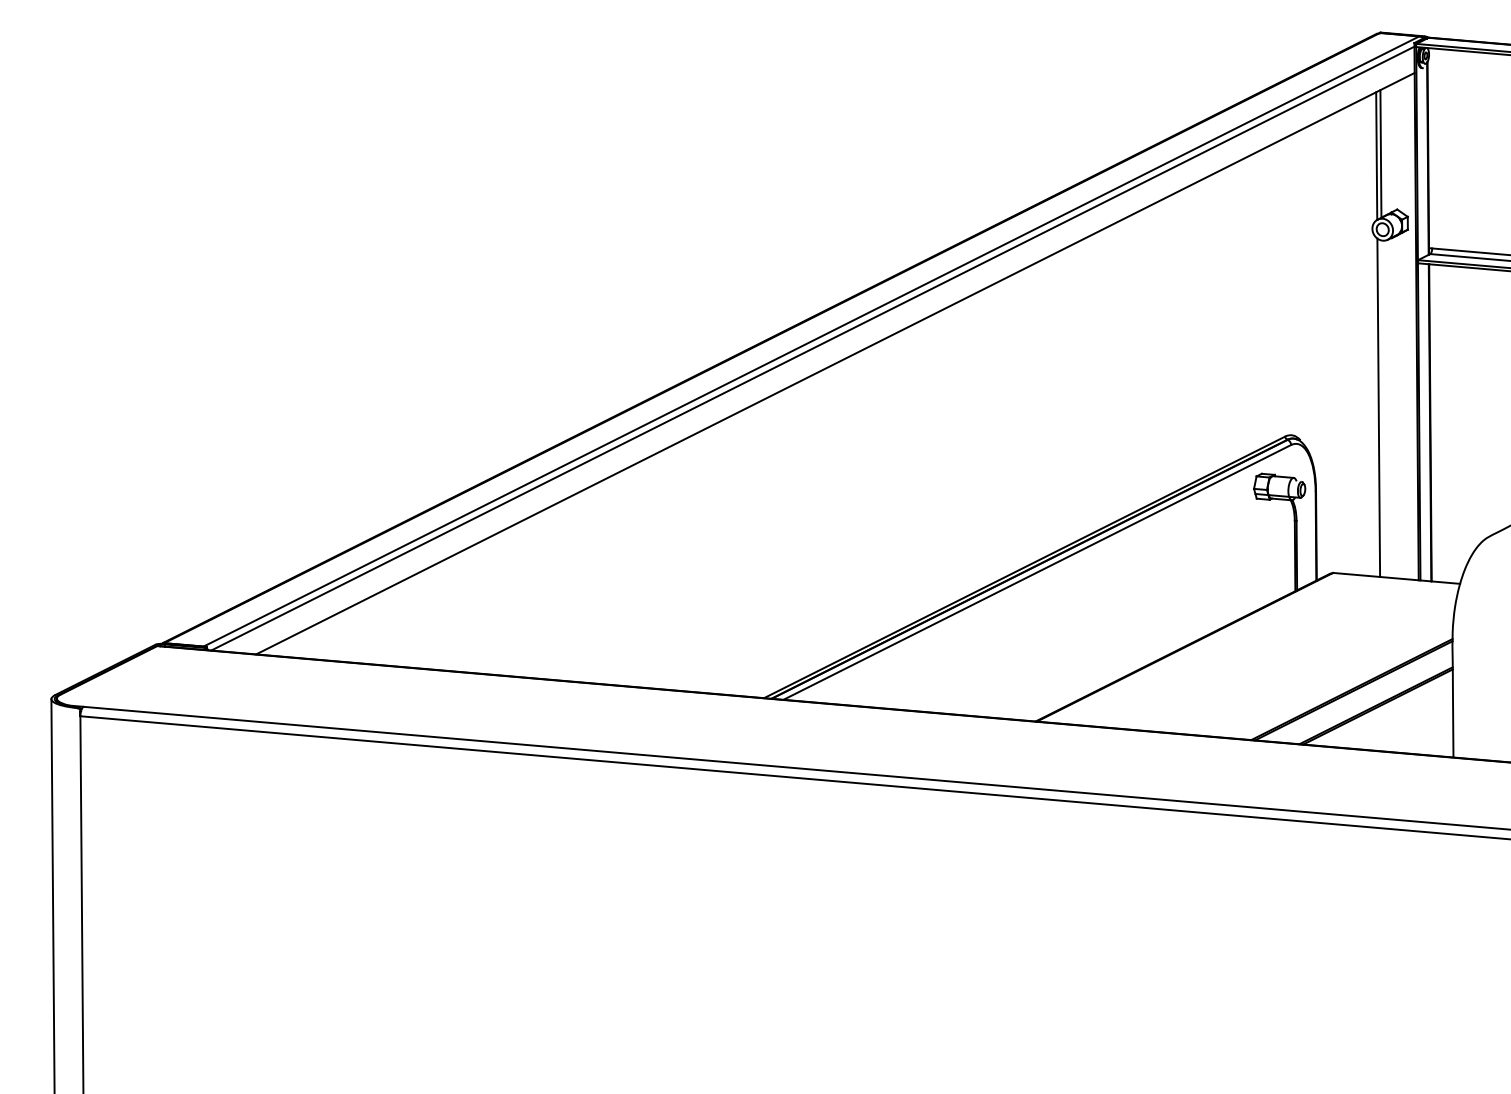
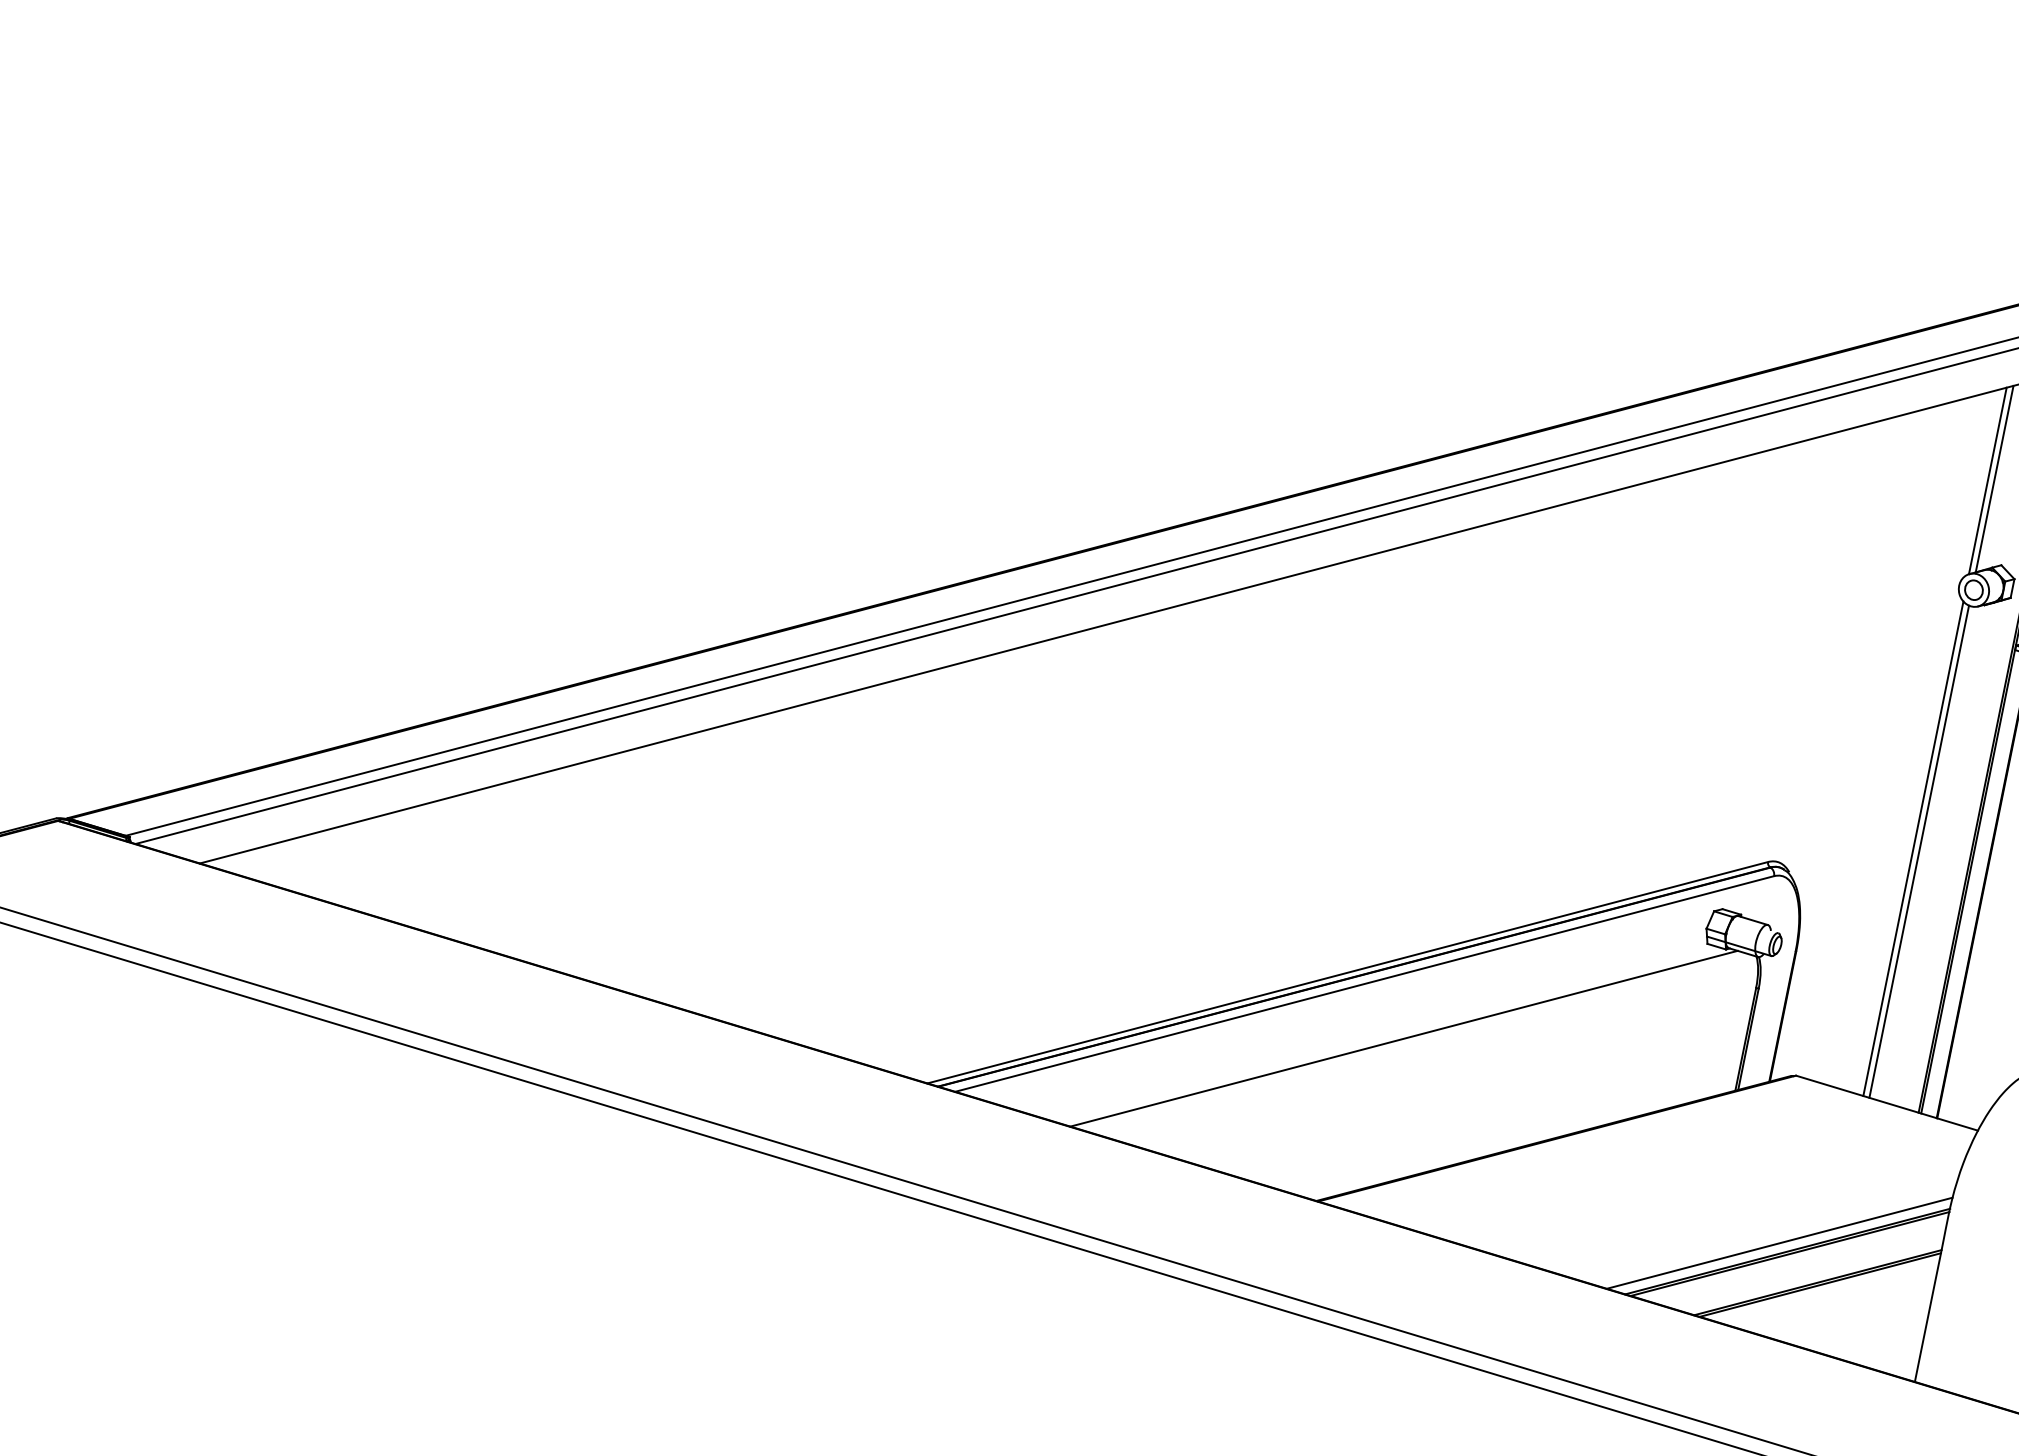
line: (1382, 408) -> (1918, 850), added
line: (1070, 602) -> (1403, 1038), added
line: (1345, 684) -> (1779, 1242), added

